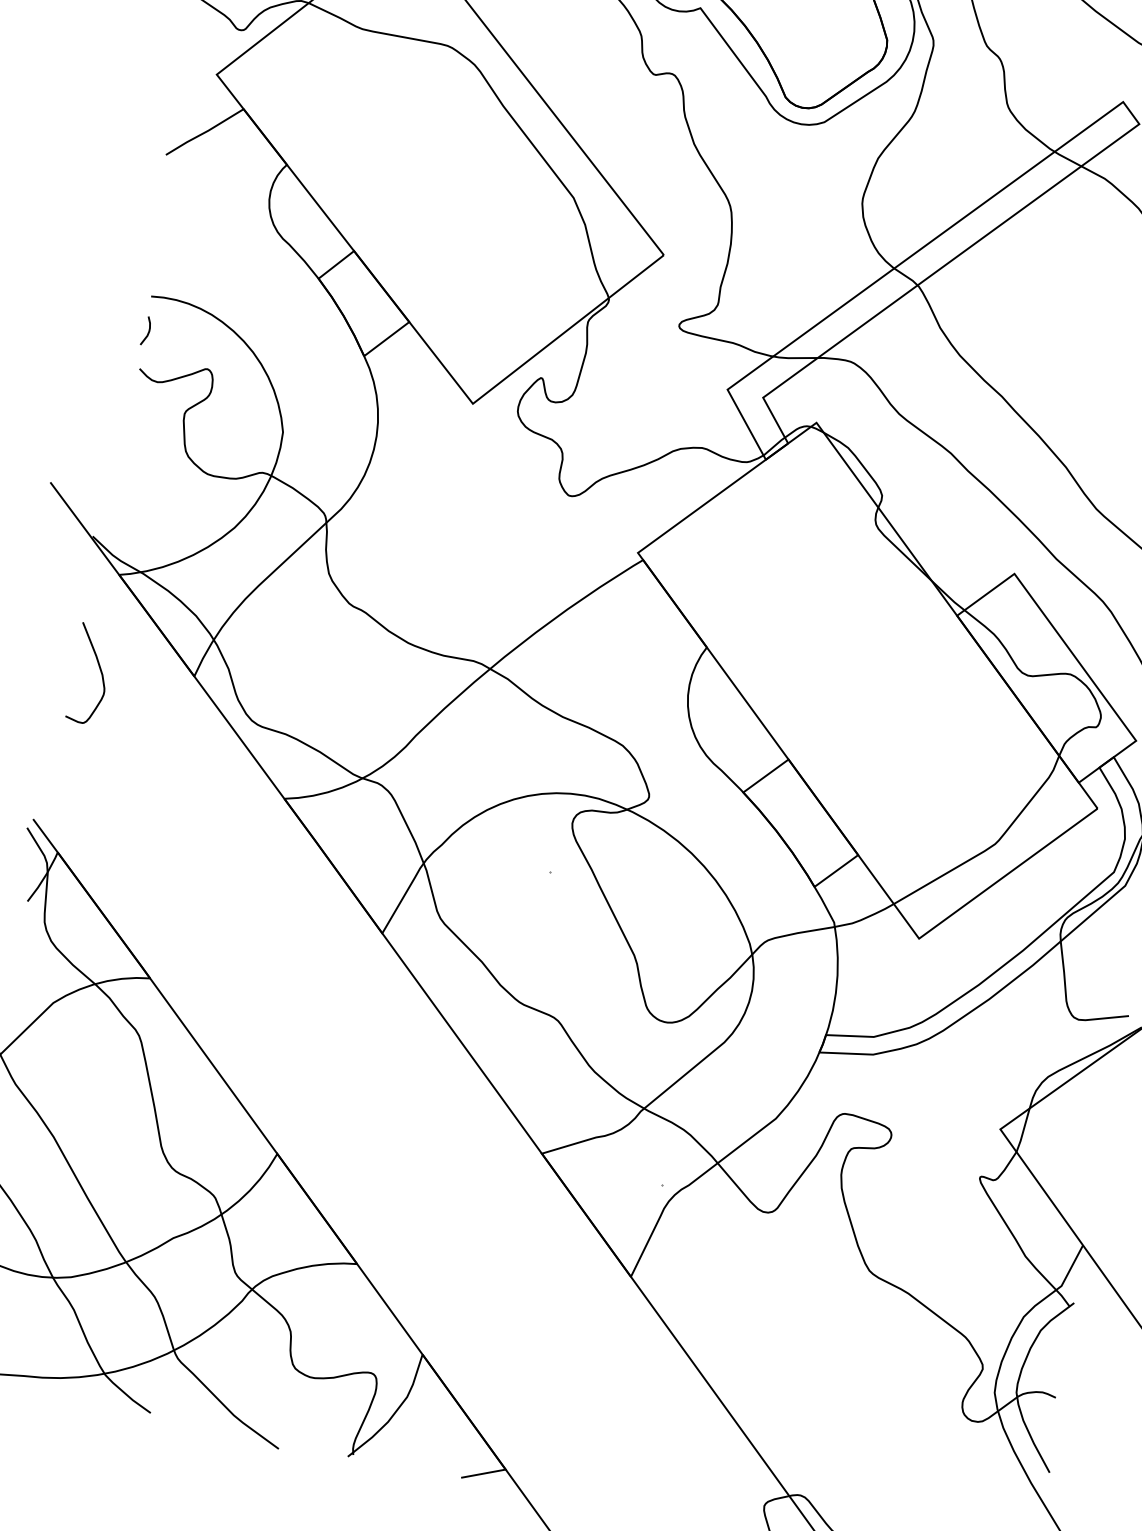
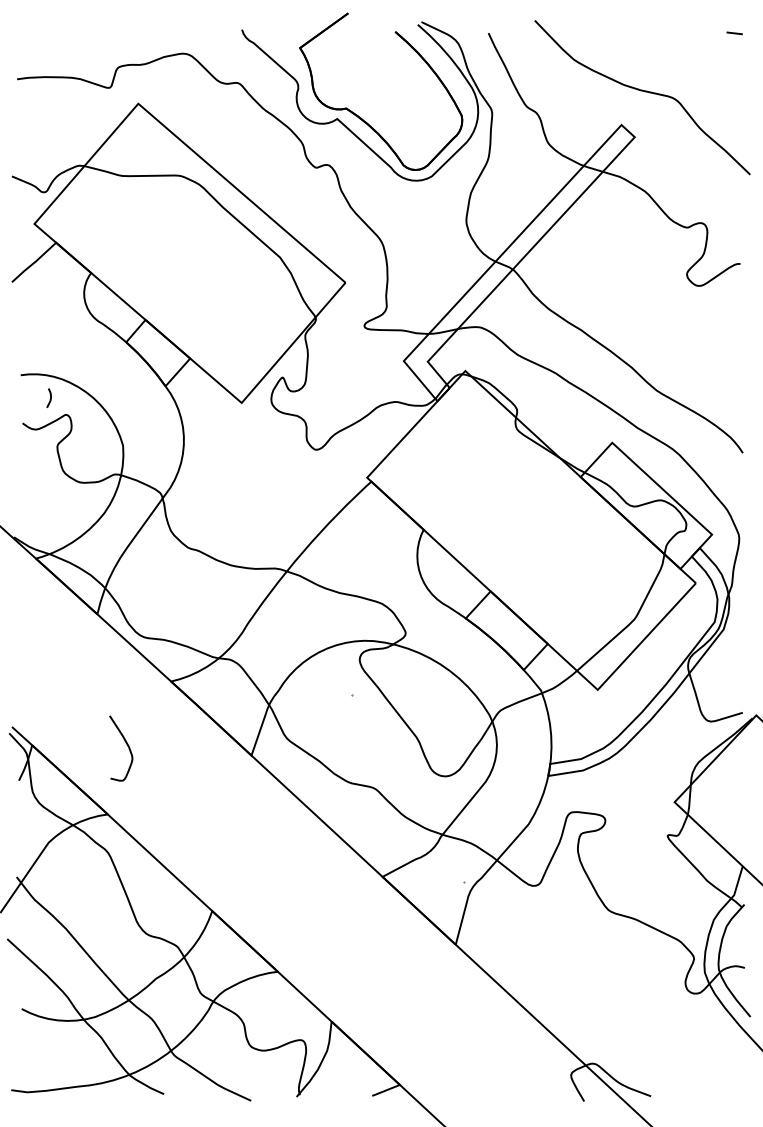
curve: (148, 330) -> (50, 397), moved
curve: (100, 673) -> (127, 746), moved

